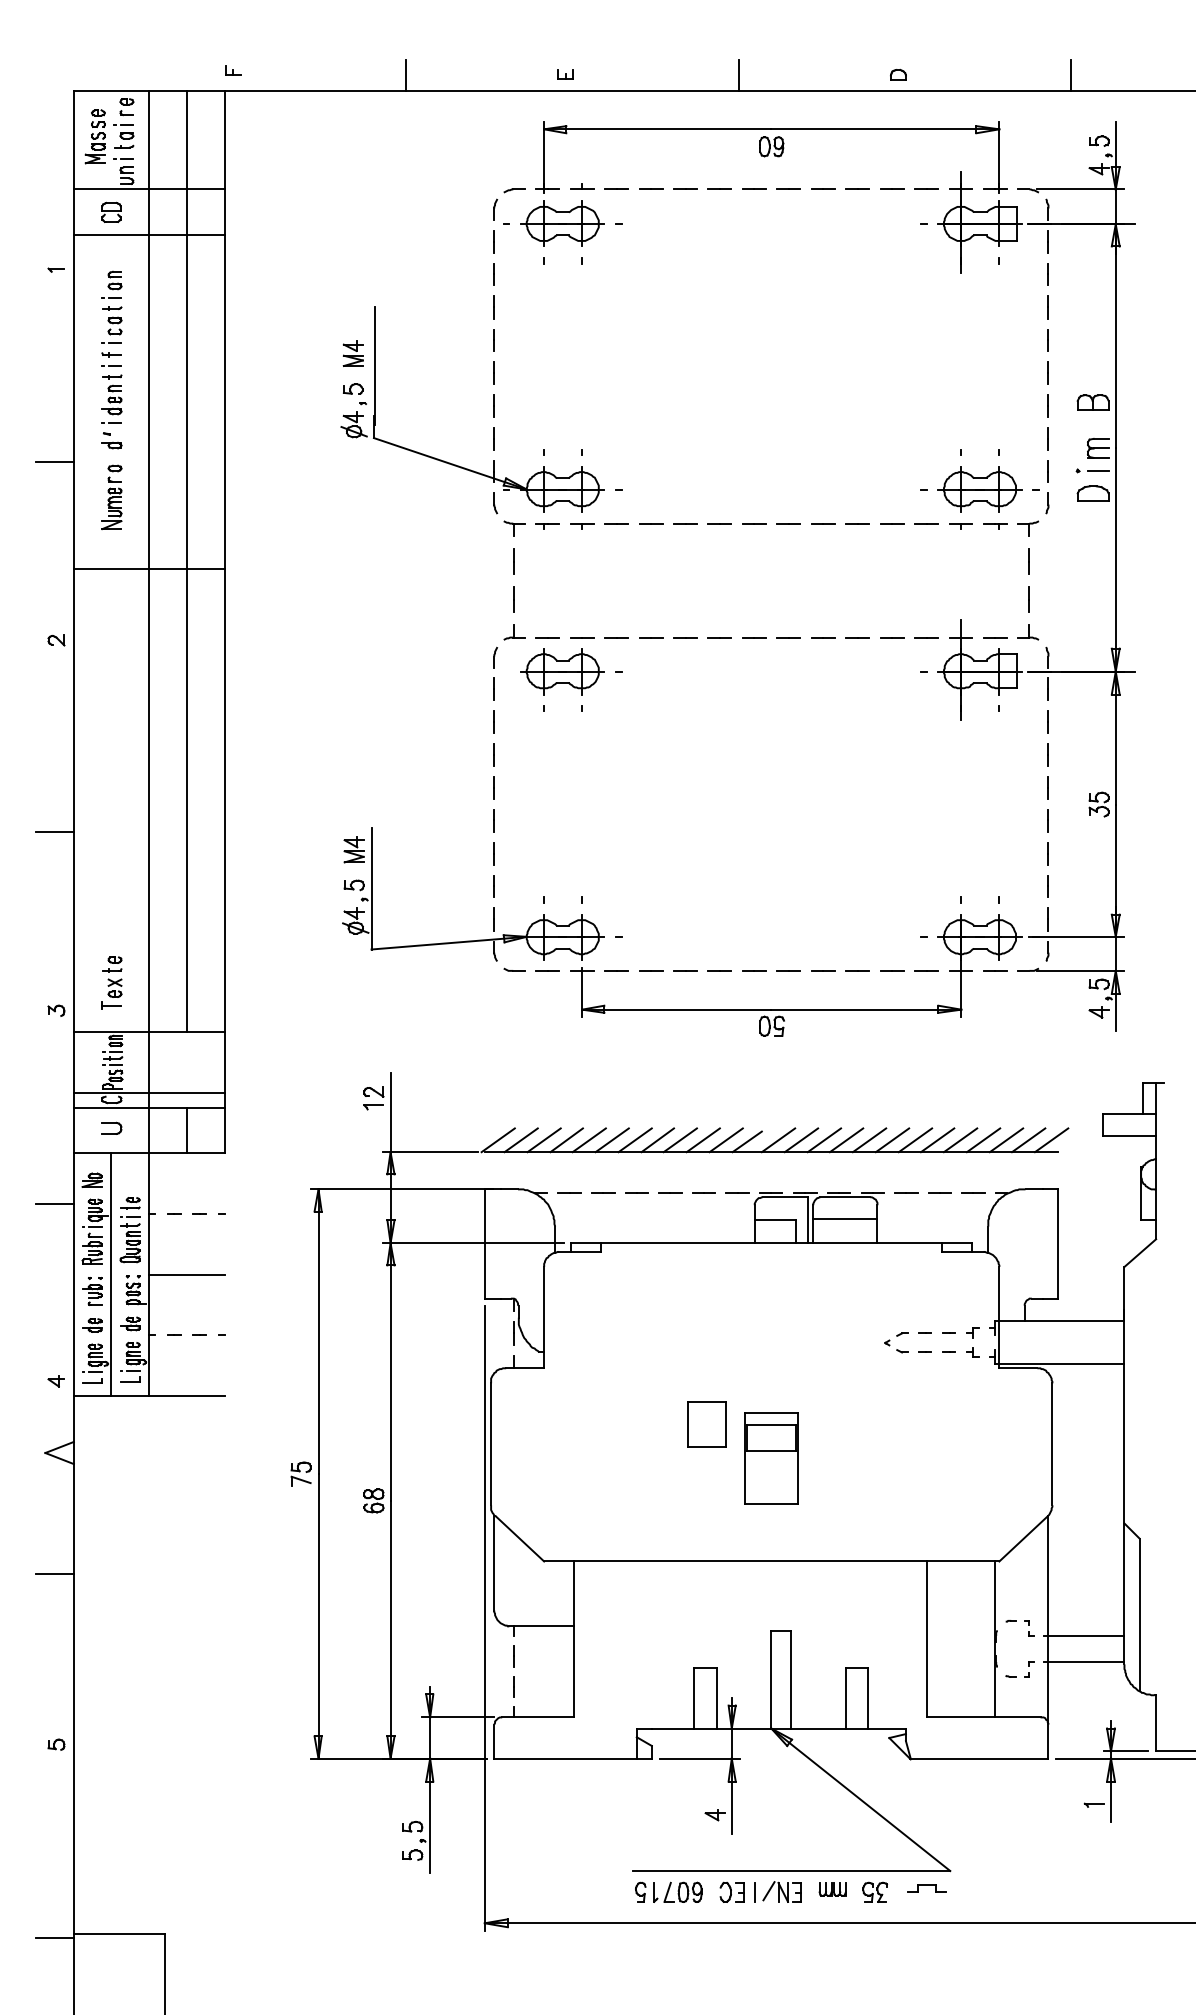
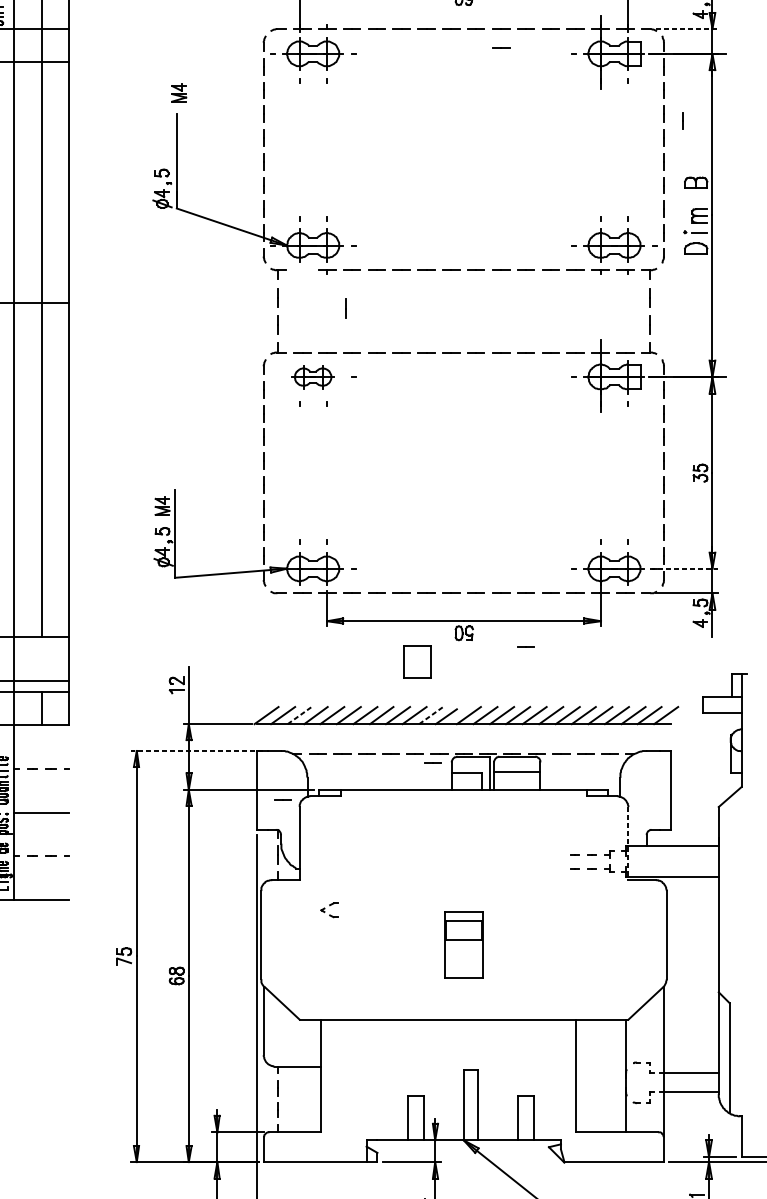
line: (1081, 189) -> (687, 29), solid -> dashed
line: (823, 214) -> (501, 47), added
line: (1074, 317) -> (682, 121), added
part: (352, 353) -> (178, 92), moved
part: (547, 526) -> (302, 272), removed
line: (607, 576) -> (345, 308), added
part: (562, 671) -> (312, 377), size x0.7
line: (1077, 936) -> (684, 568), solid -> dashed
line: (857, 1045) -> (525, 647), added
line: (544, 1140) -> (299, 715), solid -> dashed
line: (726, 1140) -> (431, 715), solid -> dashed
line: (401, 1189) -> (196, 751), solid -> dashed
line: (728, 1205) -> (432, 762), added
line: (520, 1256) -> (282, 799), added
line: (999, 1317) -> (628, 843), solid -> dashed
part: (896, 1342) -> (329, 909), moved
part: (706, 1424) -> (416, 661), moved

